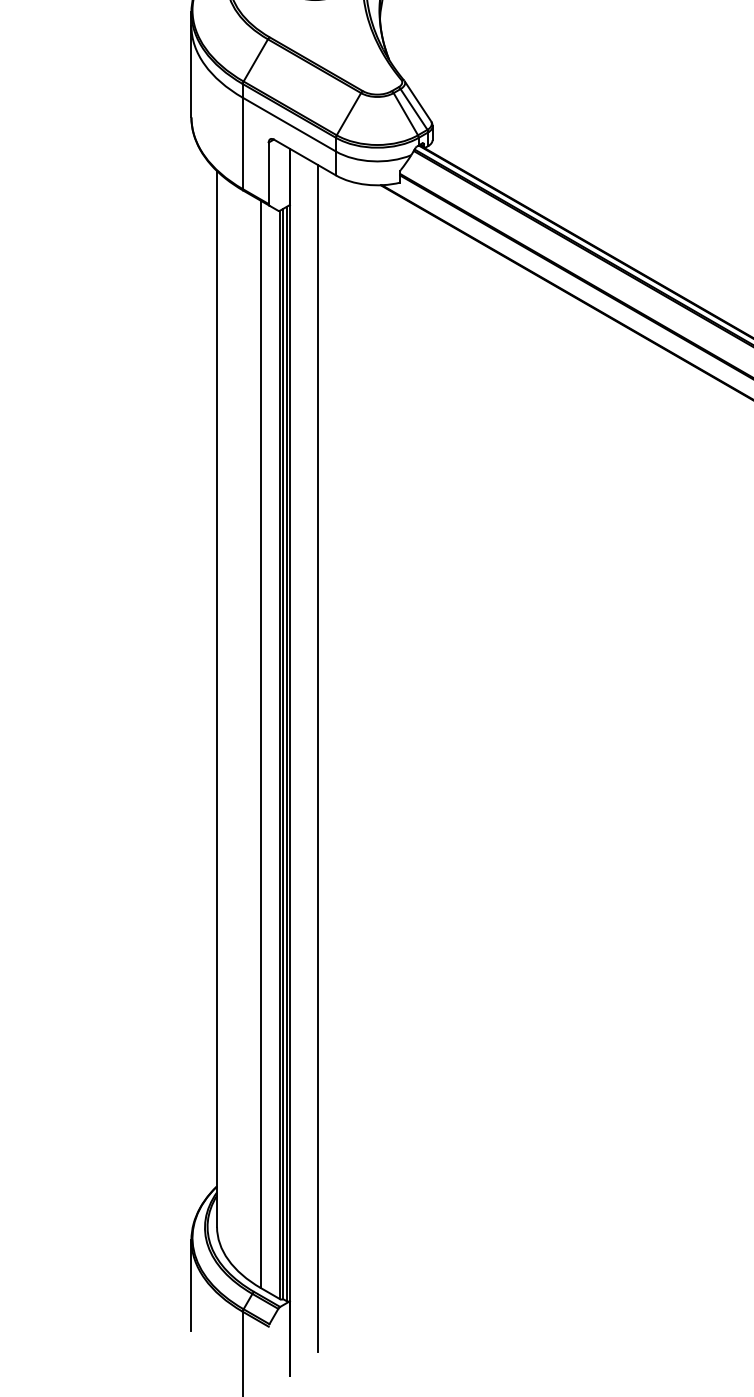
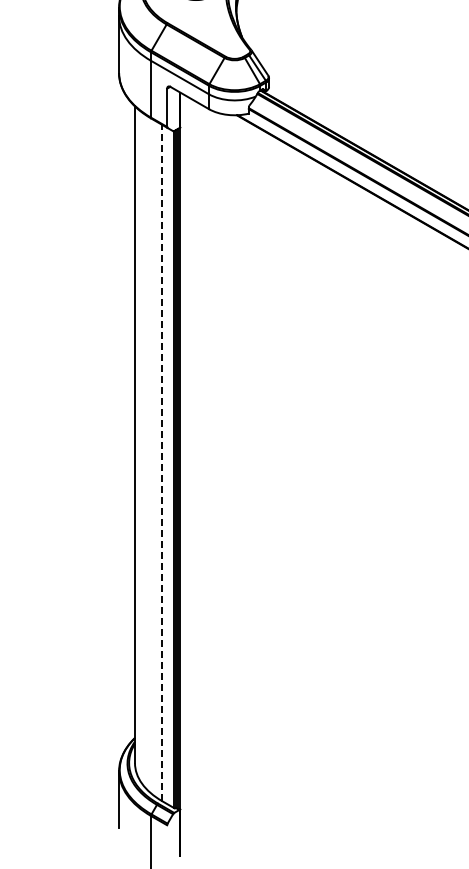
line: (261, 743) -> (162, 462), solid -> dashed
line: (317, 757) -> (197, 471), removed

